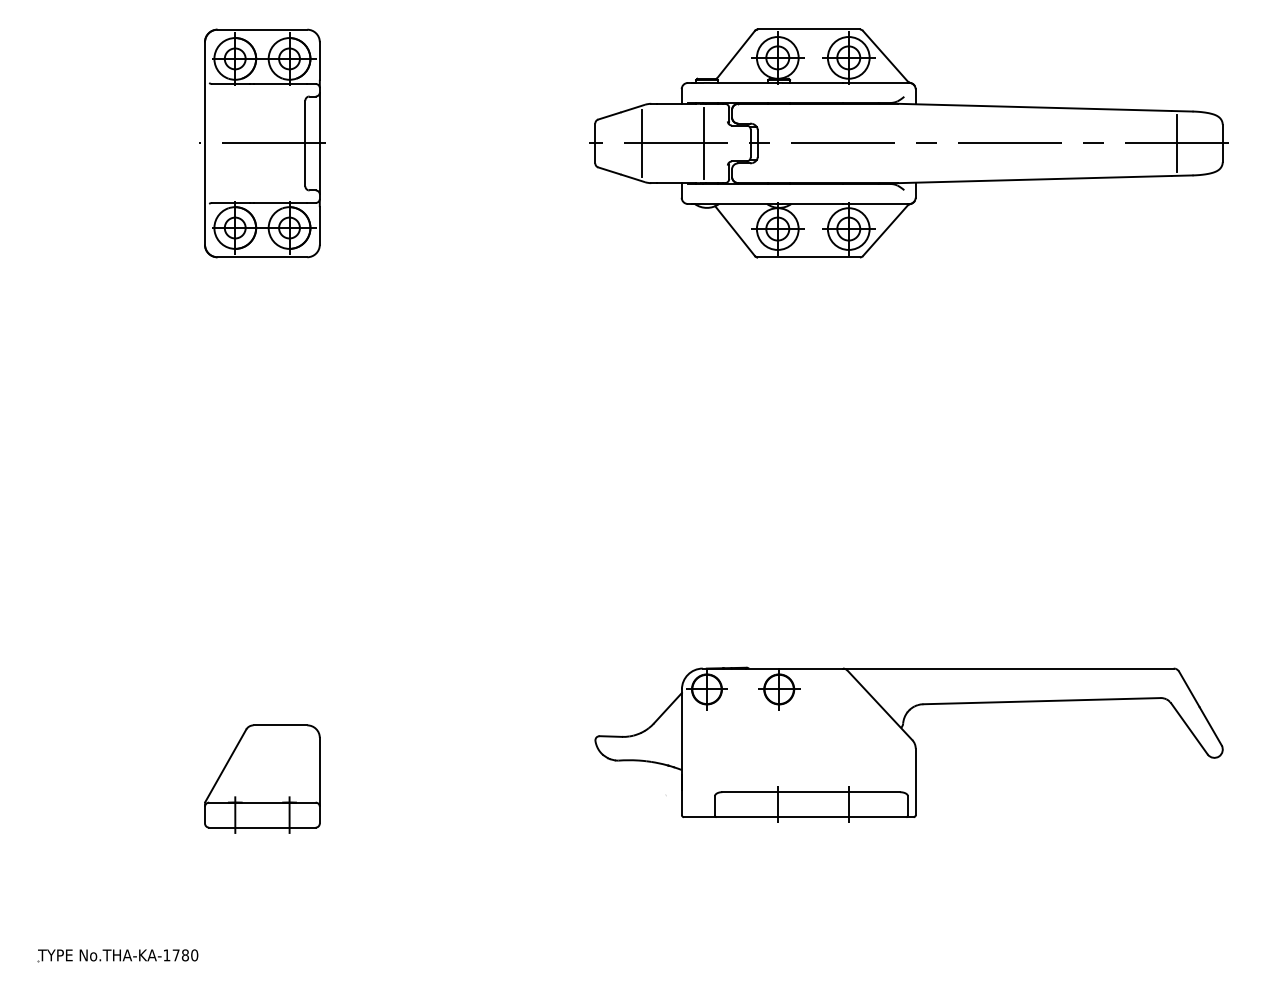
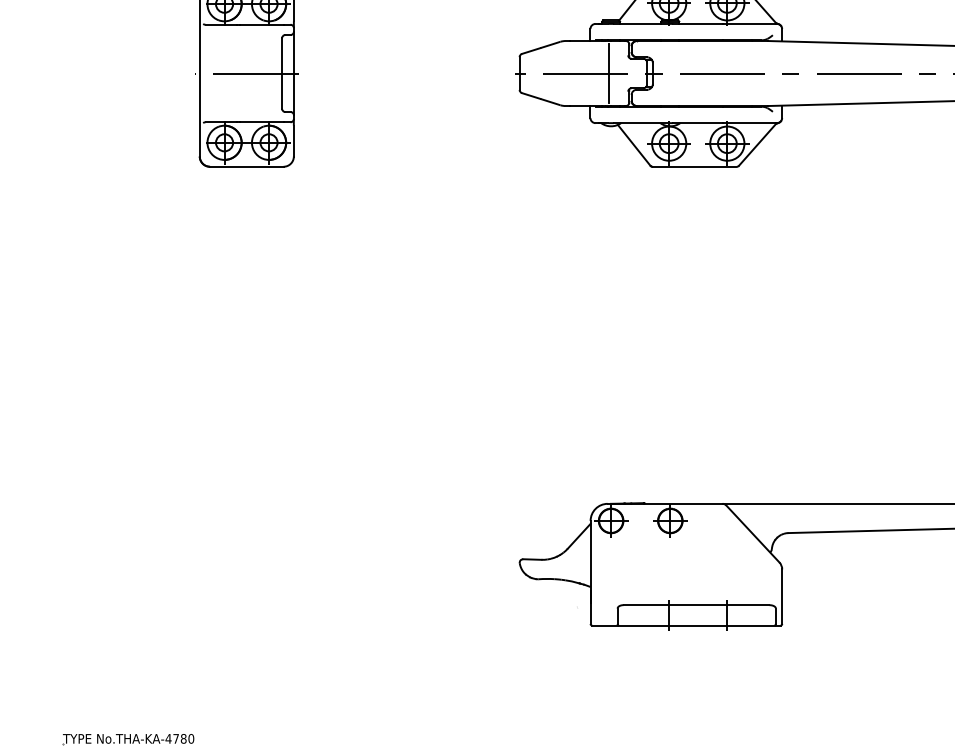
line: (641, 143) -> (557, 73), removed
part: (262, 778) -> (246, 593), removed
text: (166, 955) -> (168, 738), No.THA-KA-1780 -> No.THA-KA-4780

